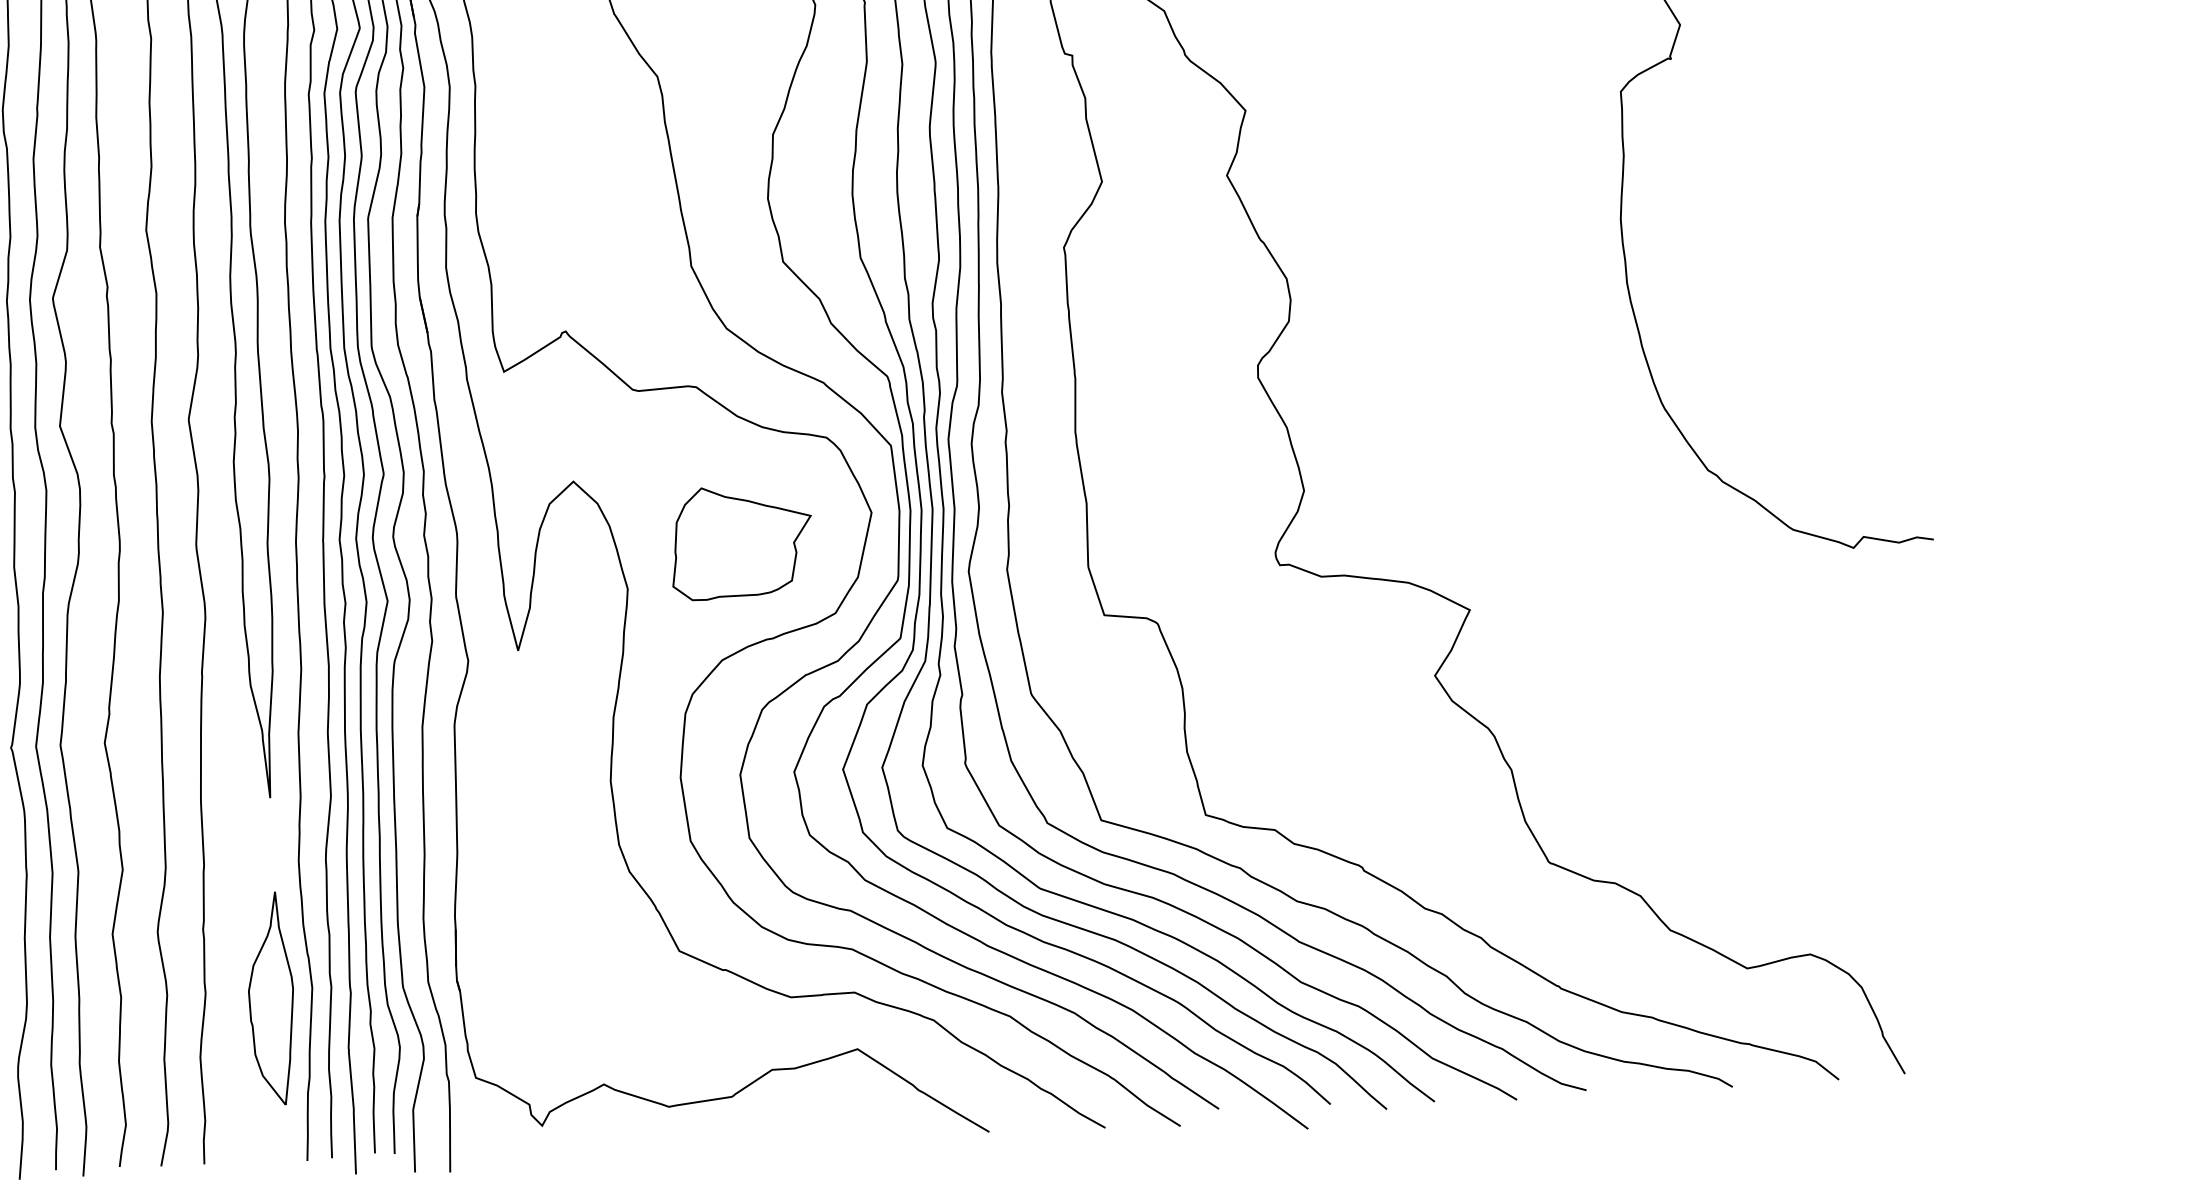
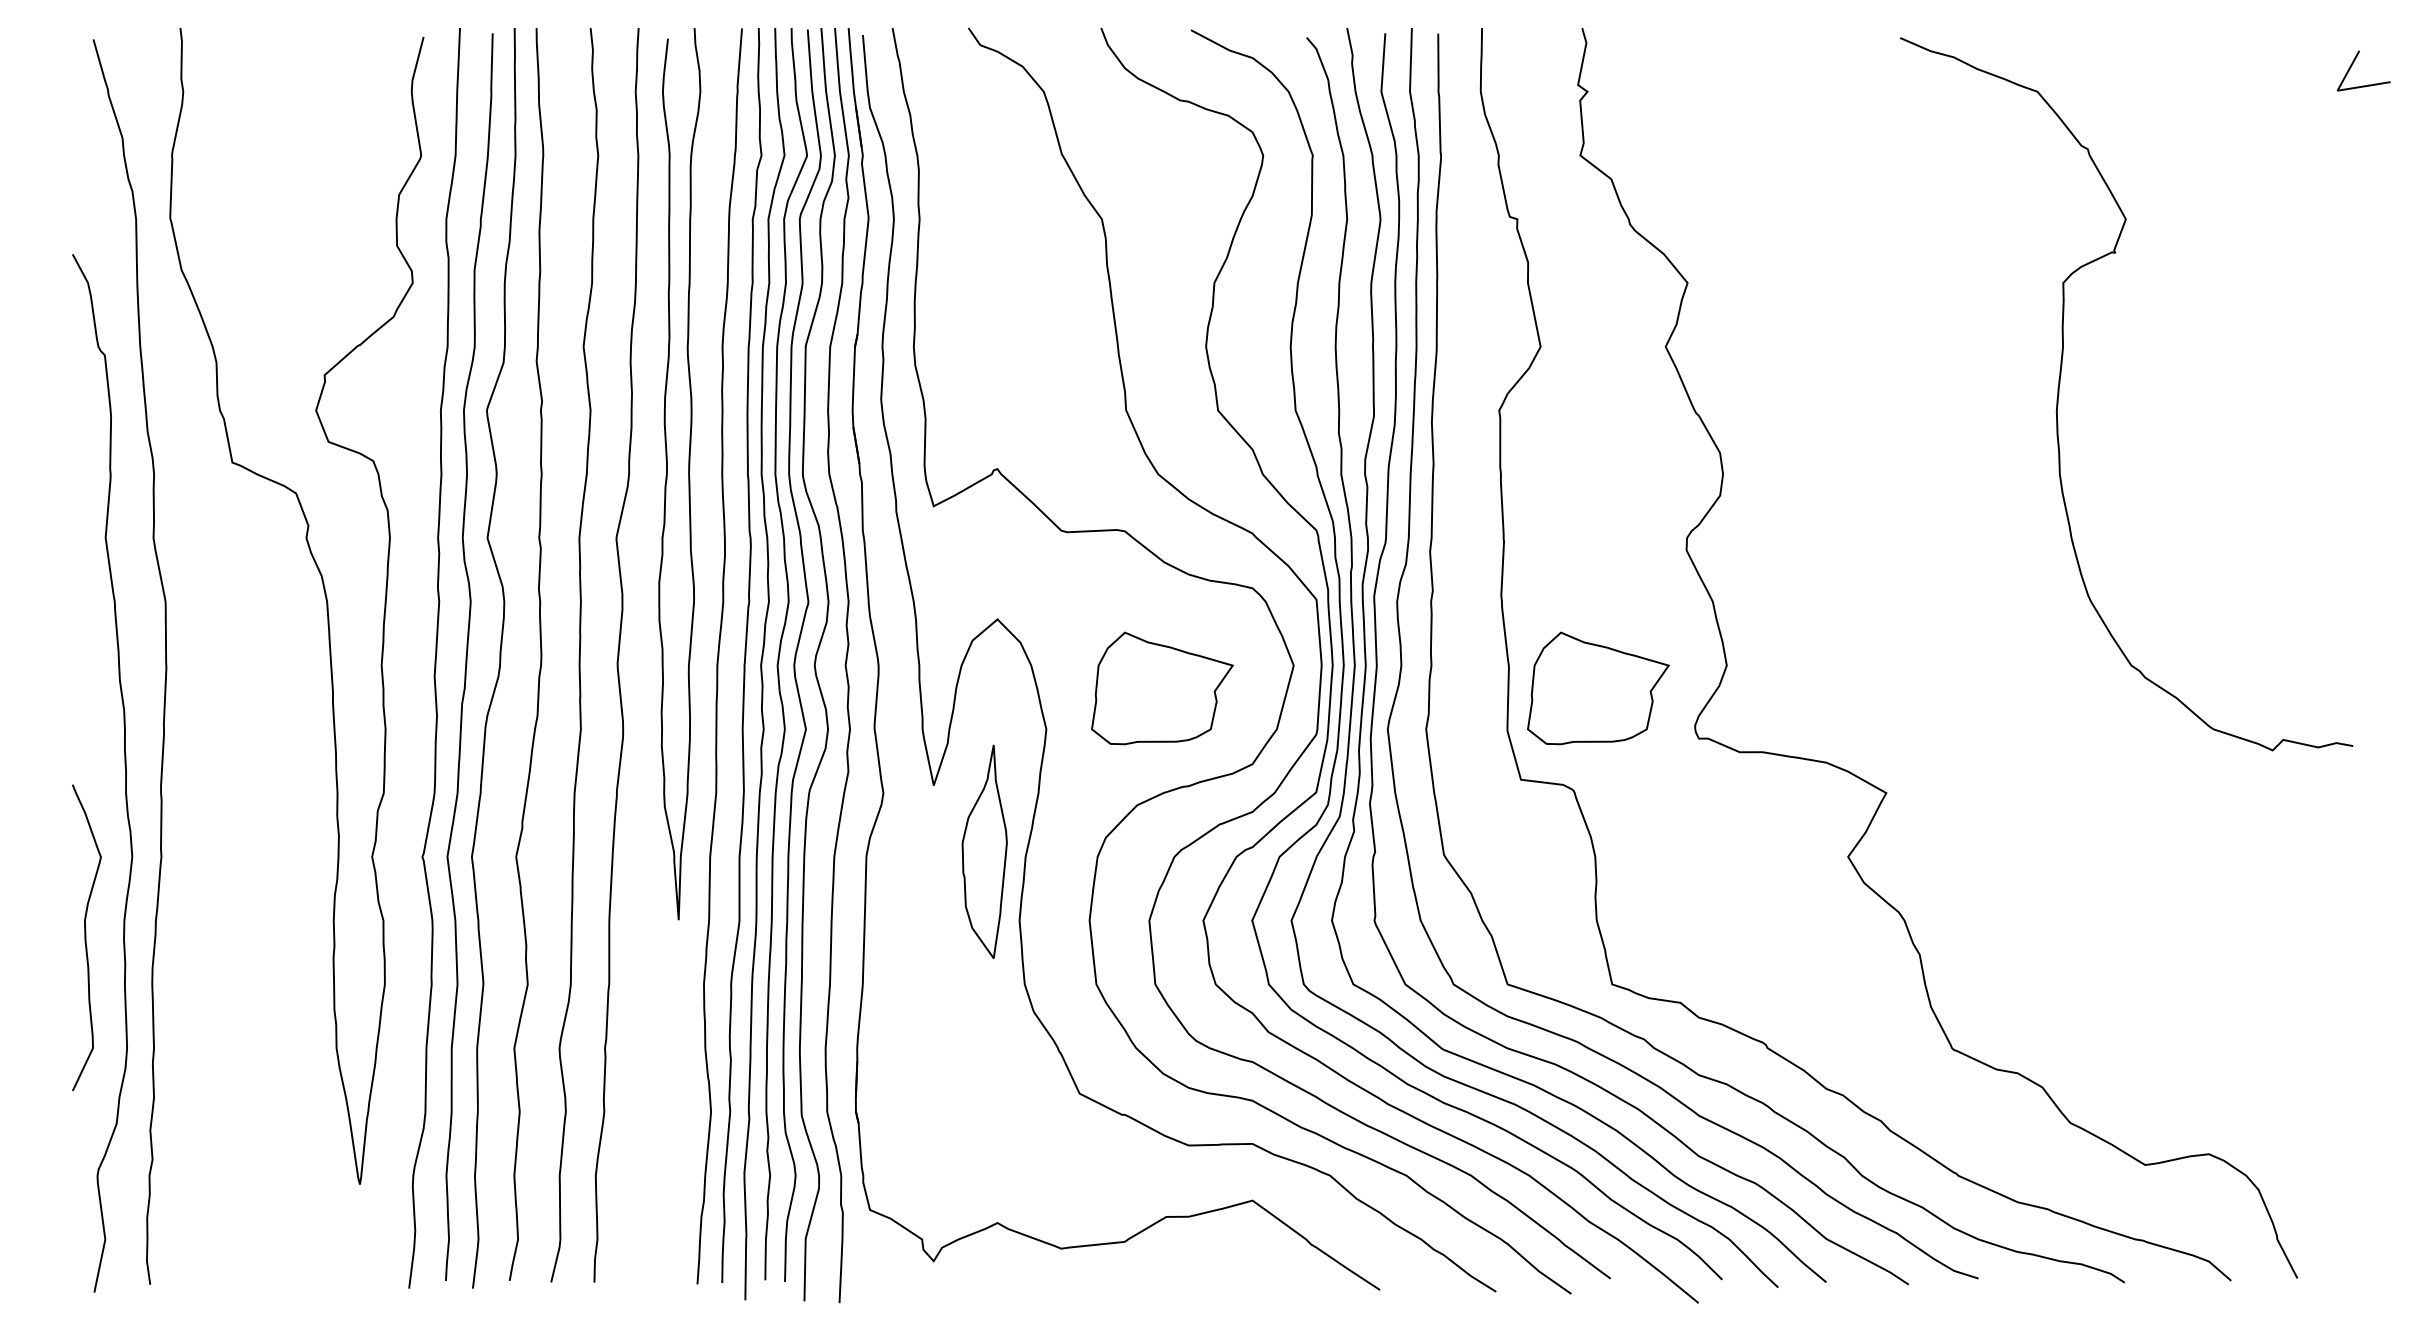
part: (1177, 520) -> (1598, 688), added
part: (271, 998) -> (984, 851), moved

